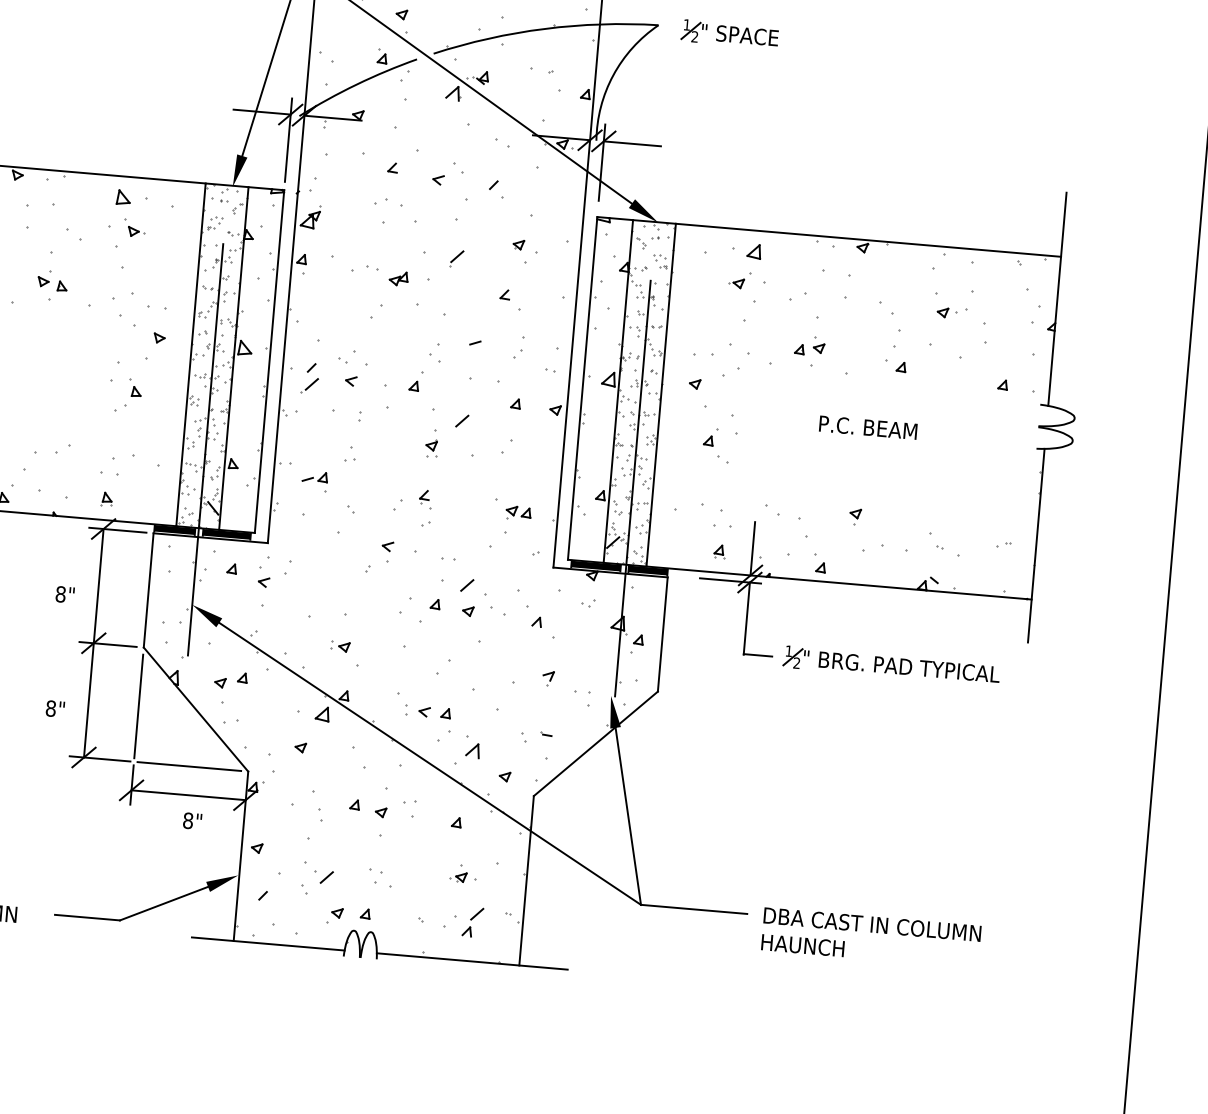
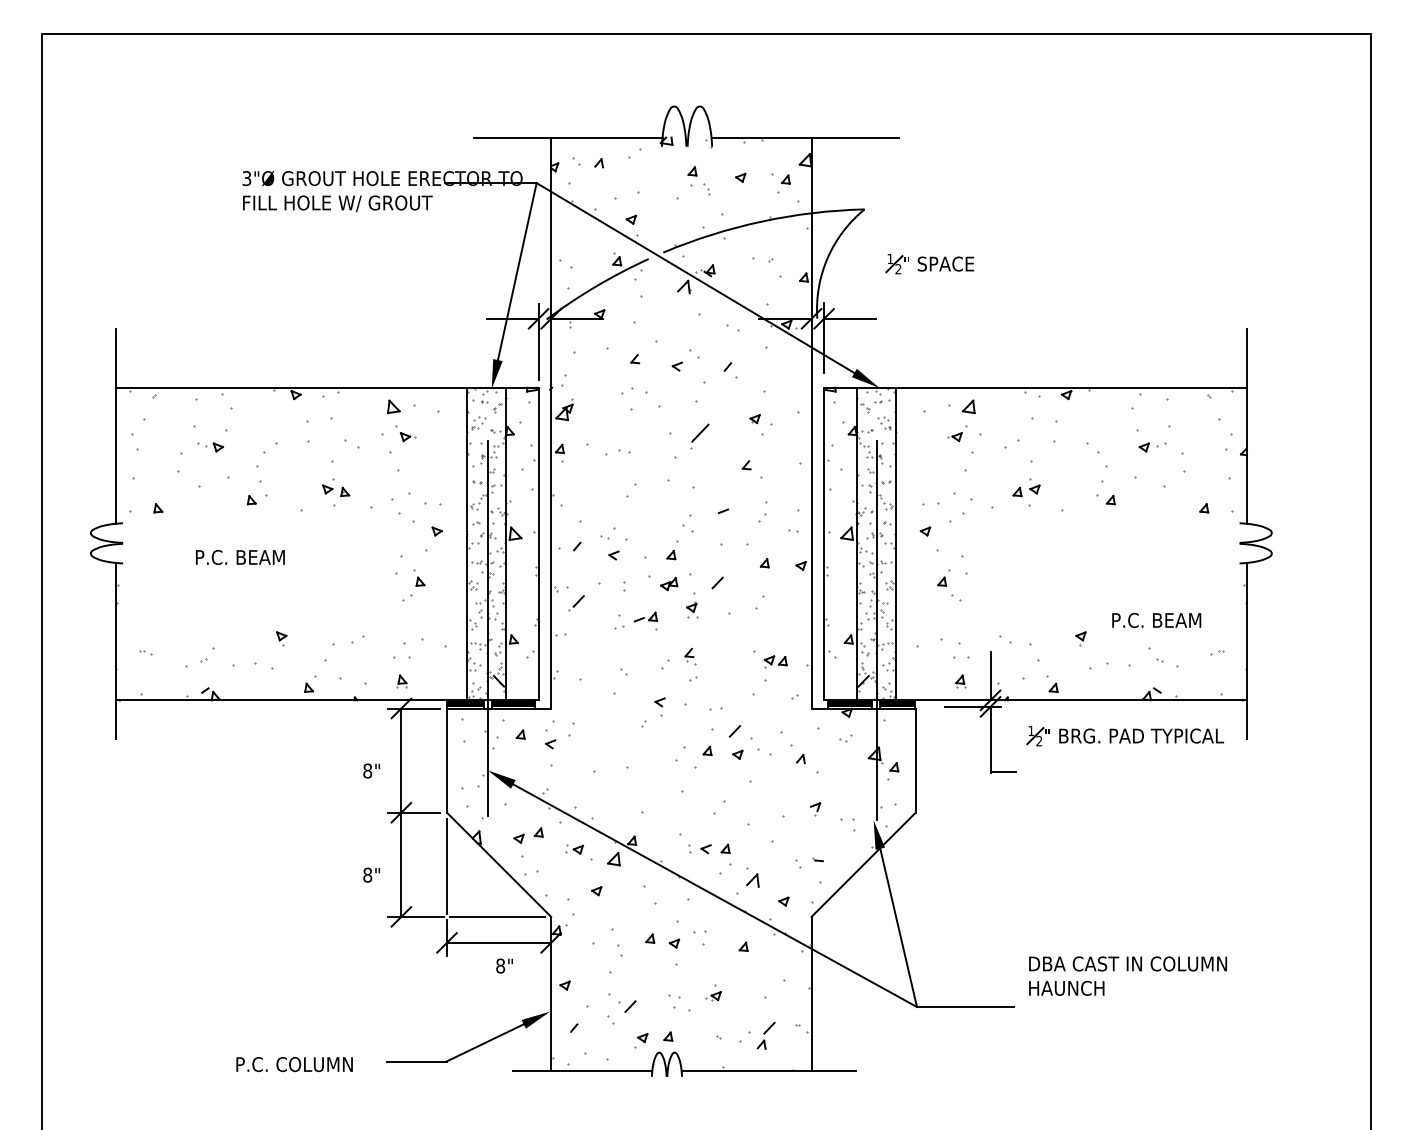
part: (729, 33) -> (929, 263), moved
part: (457, 258) -> (700, 436), size x1.6
part: (399, 279) -> (669, 584), moved
line: (309, 386) -> (576, 603), moved
text: (868, 427) -> (1156, 620), moved
part: (314, 480) -> (645, 620), moved
part: (340, 646) -> (574, 849), moved
part: (891, 665) -> (1125, 735), moved
part: (458, 873) -> (713, 992), moved
text: (870, 937) -> (1127, 975), moved

